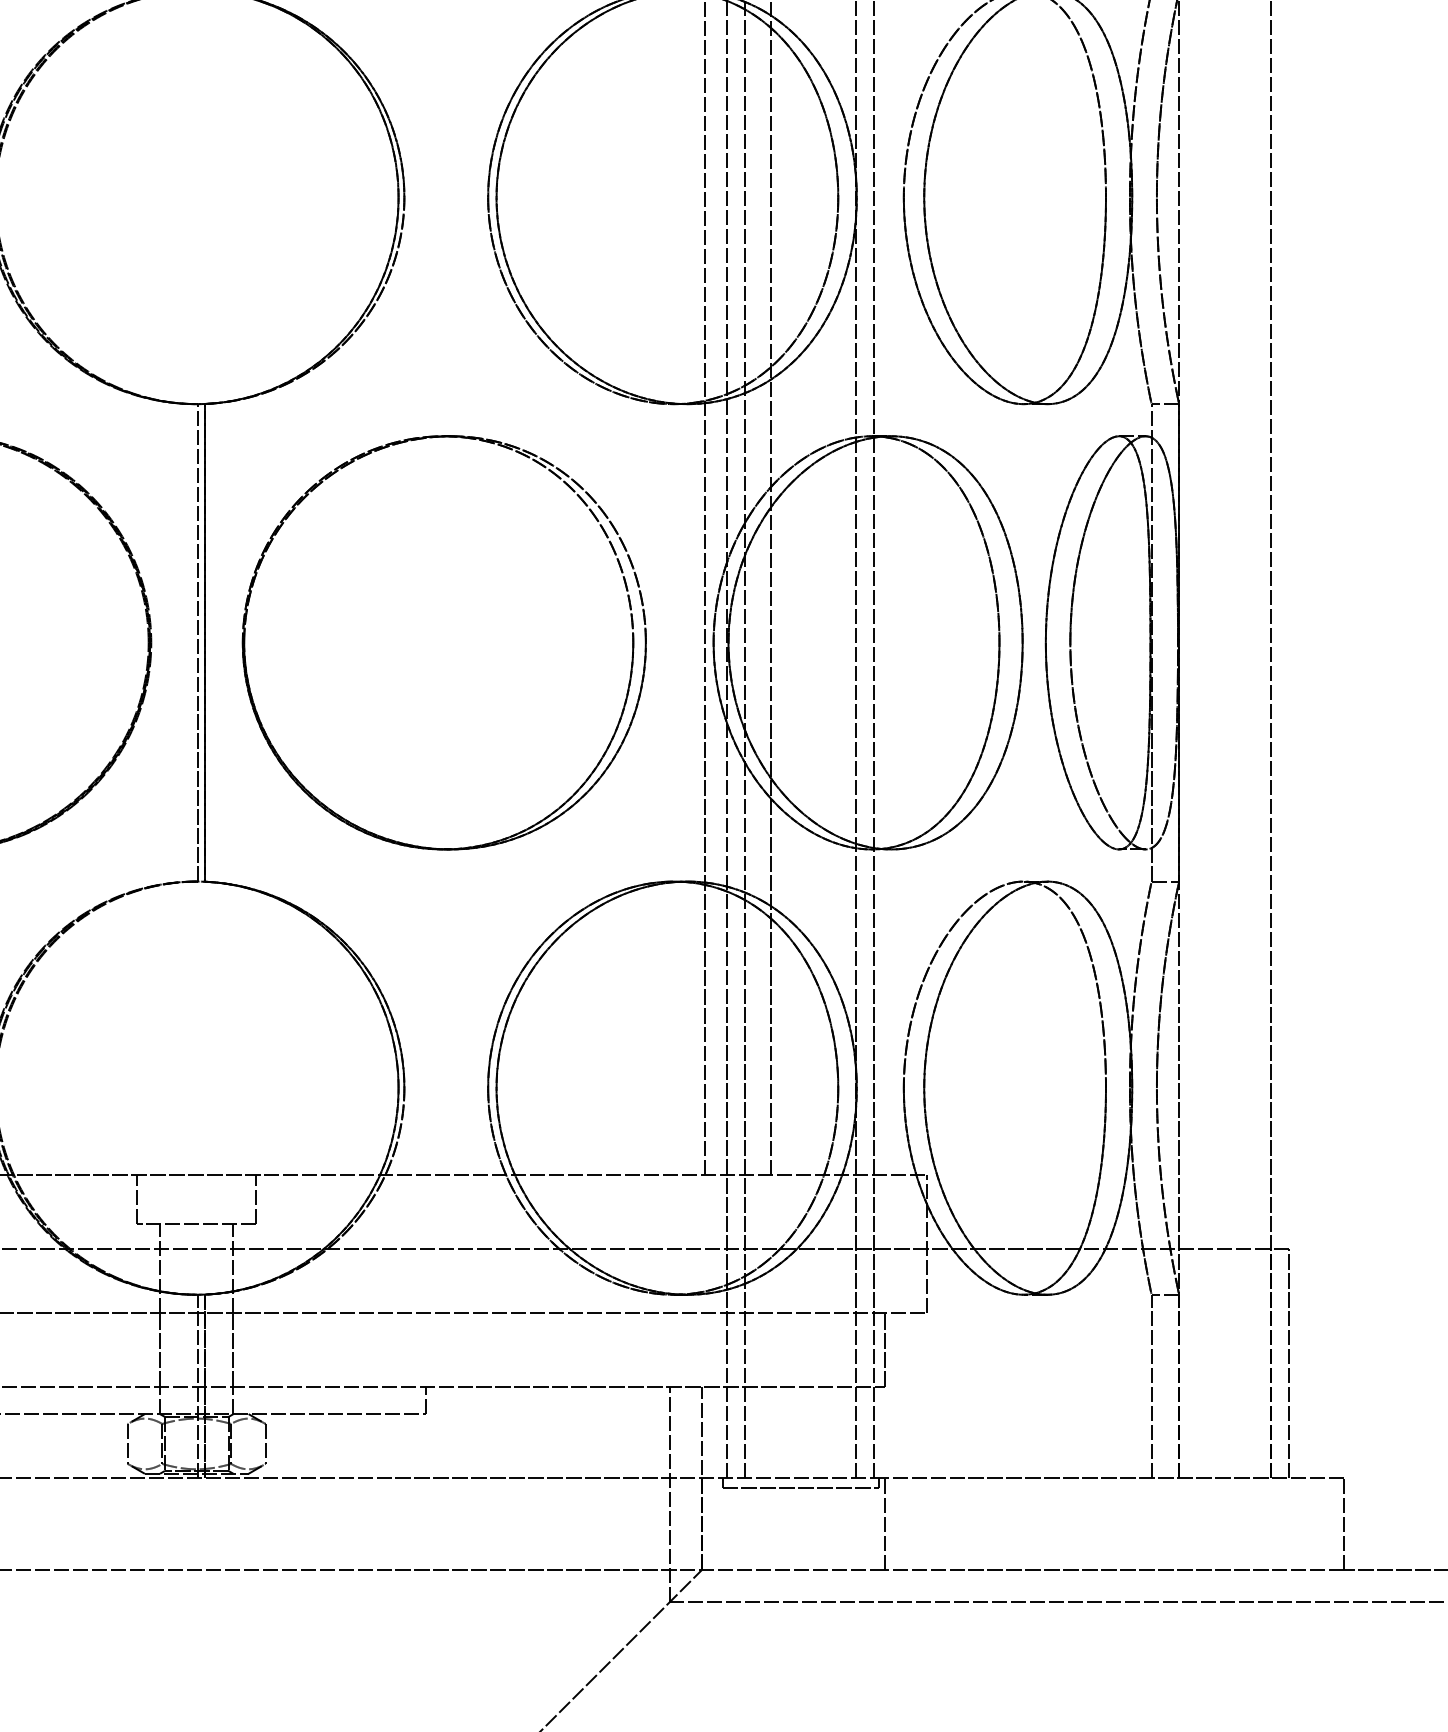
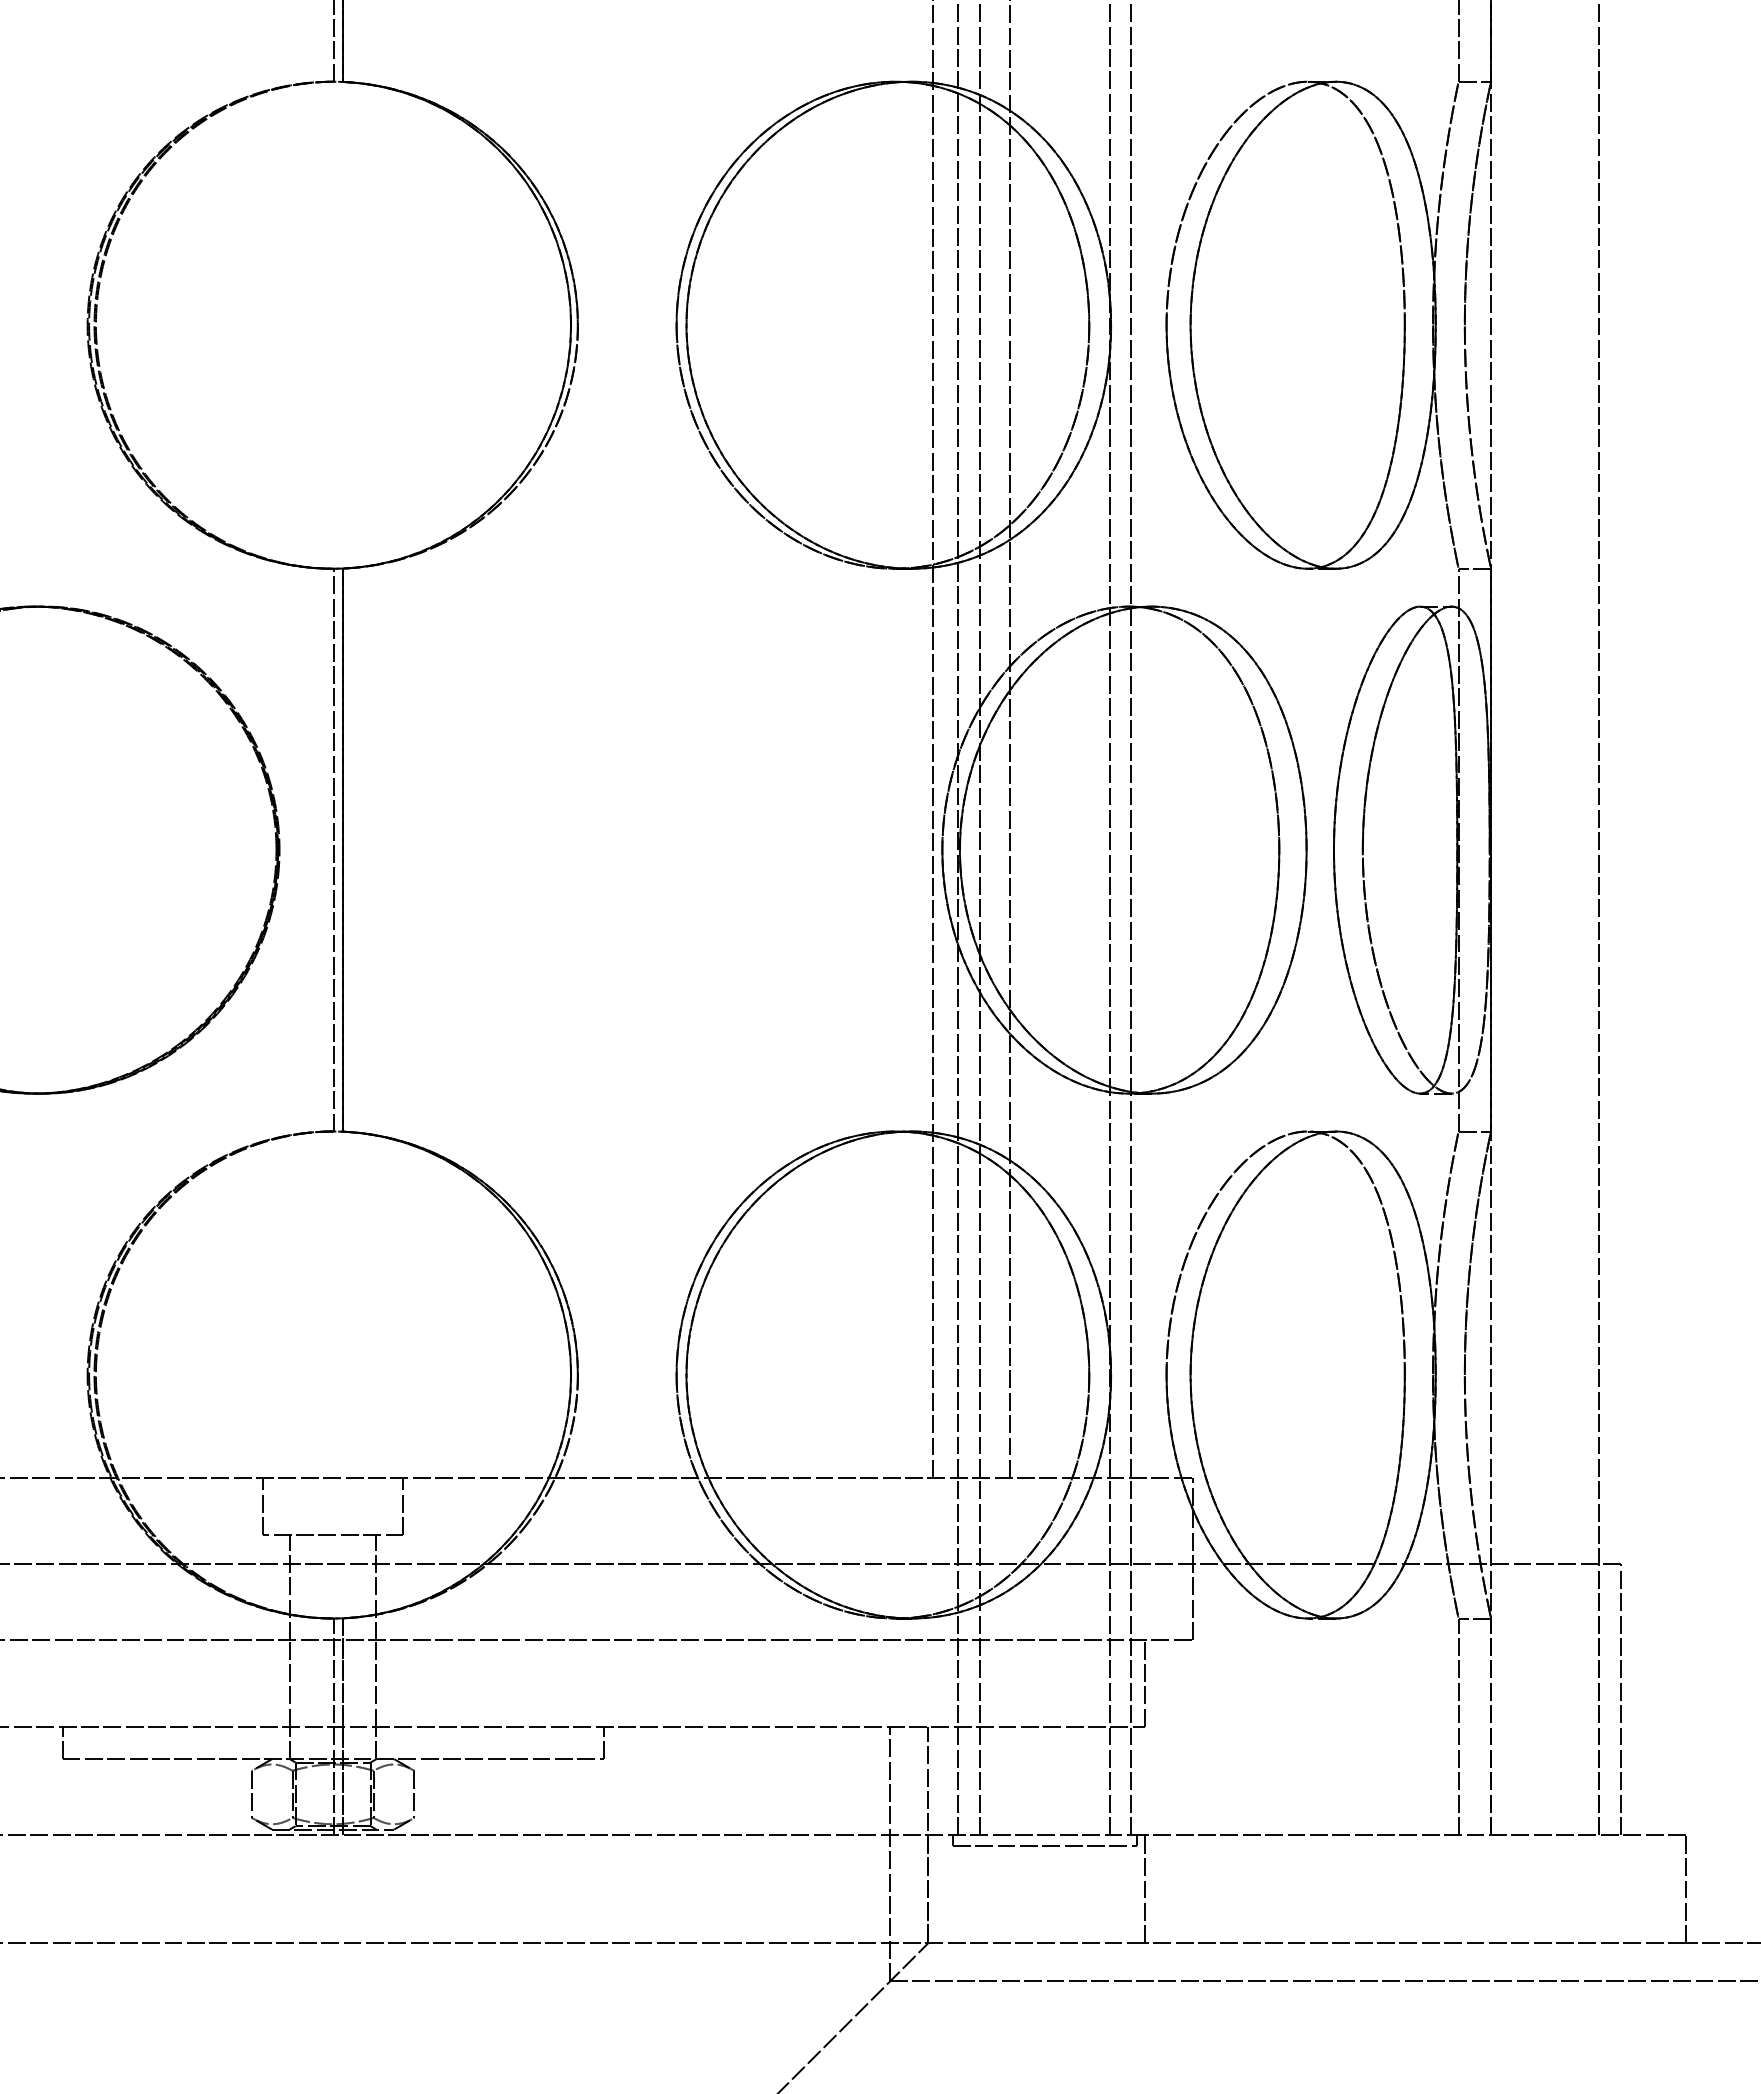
part: (631, 625) -> (845, 829), removed

